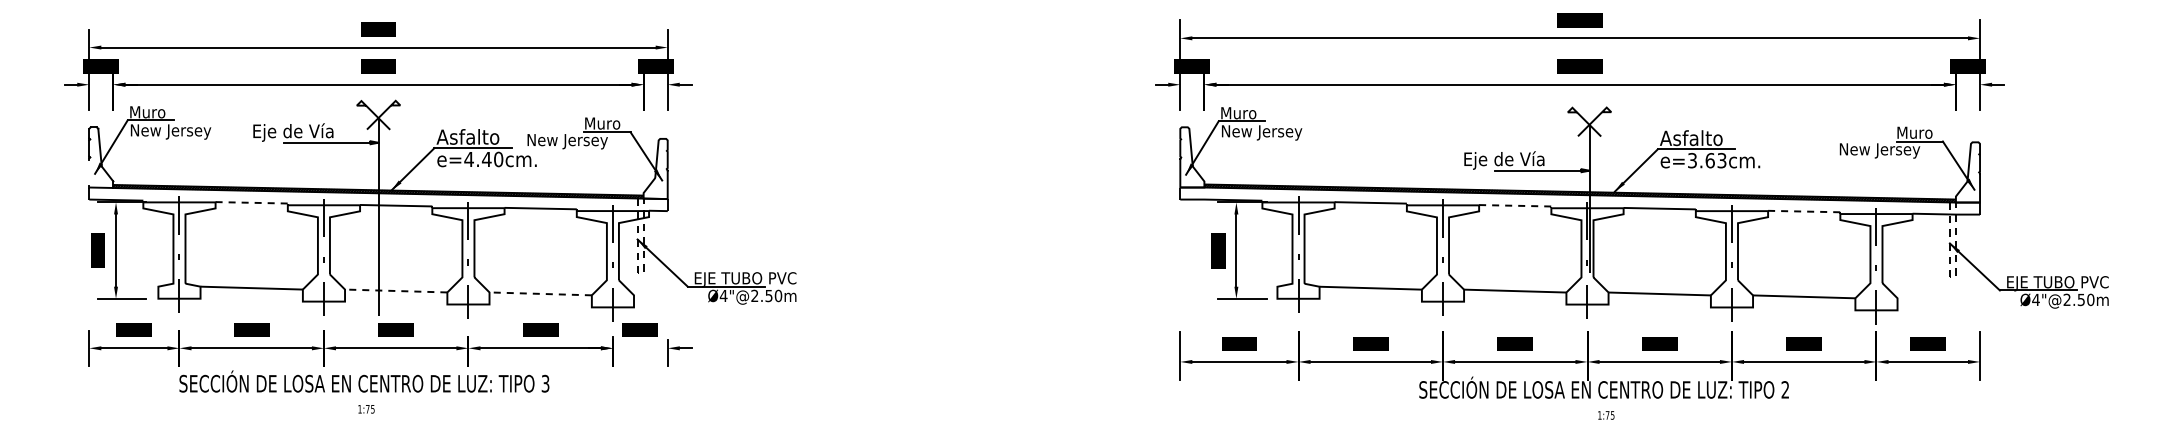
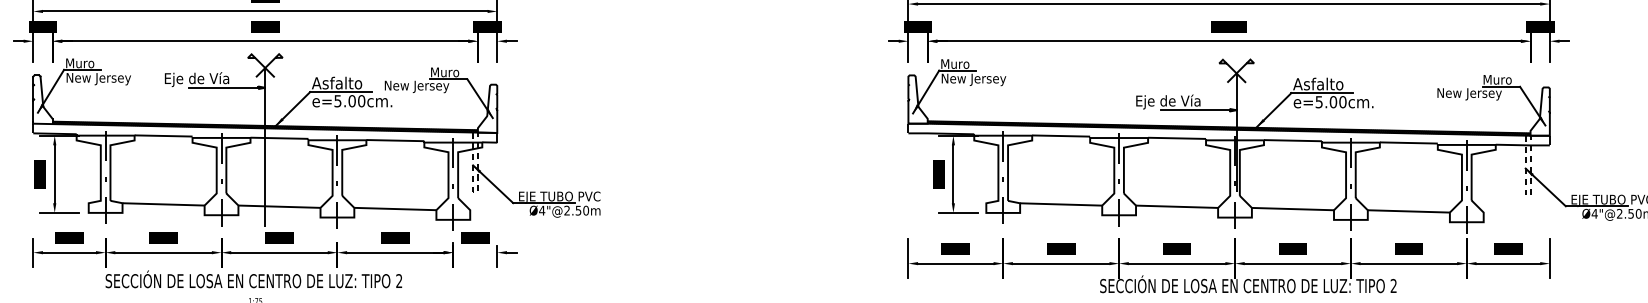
text: (477, 159) -> (344, 101), e=4.40cm. -> e=5.00cm.
text: (1707, 160) -> (1331, 102), e=3.63cm. -> e=5.00cm.
line: (89, 172) -> (33, 111), added
line: (252, 202) -> (164, 135), dashed -> solid
line: (1514, 205) -> (1176, 138), dashed -> solid
line: (1803, 211) -> (1408, 142), dashed -> solid
line: (395, 290) -> (278, 206), dashed -> solid
line: (540, 293) -> (395, 208), dashed -> solid
text: (545, 383) -> (399, 280), 3 -> 2

